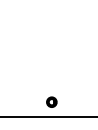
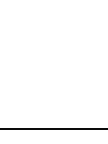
part: (51, 101) -> (56, 112), removed

